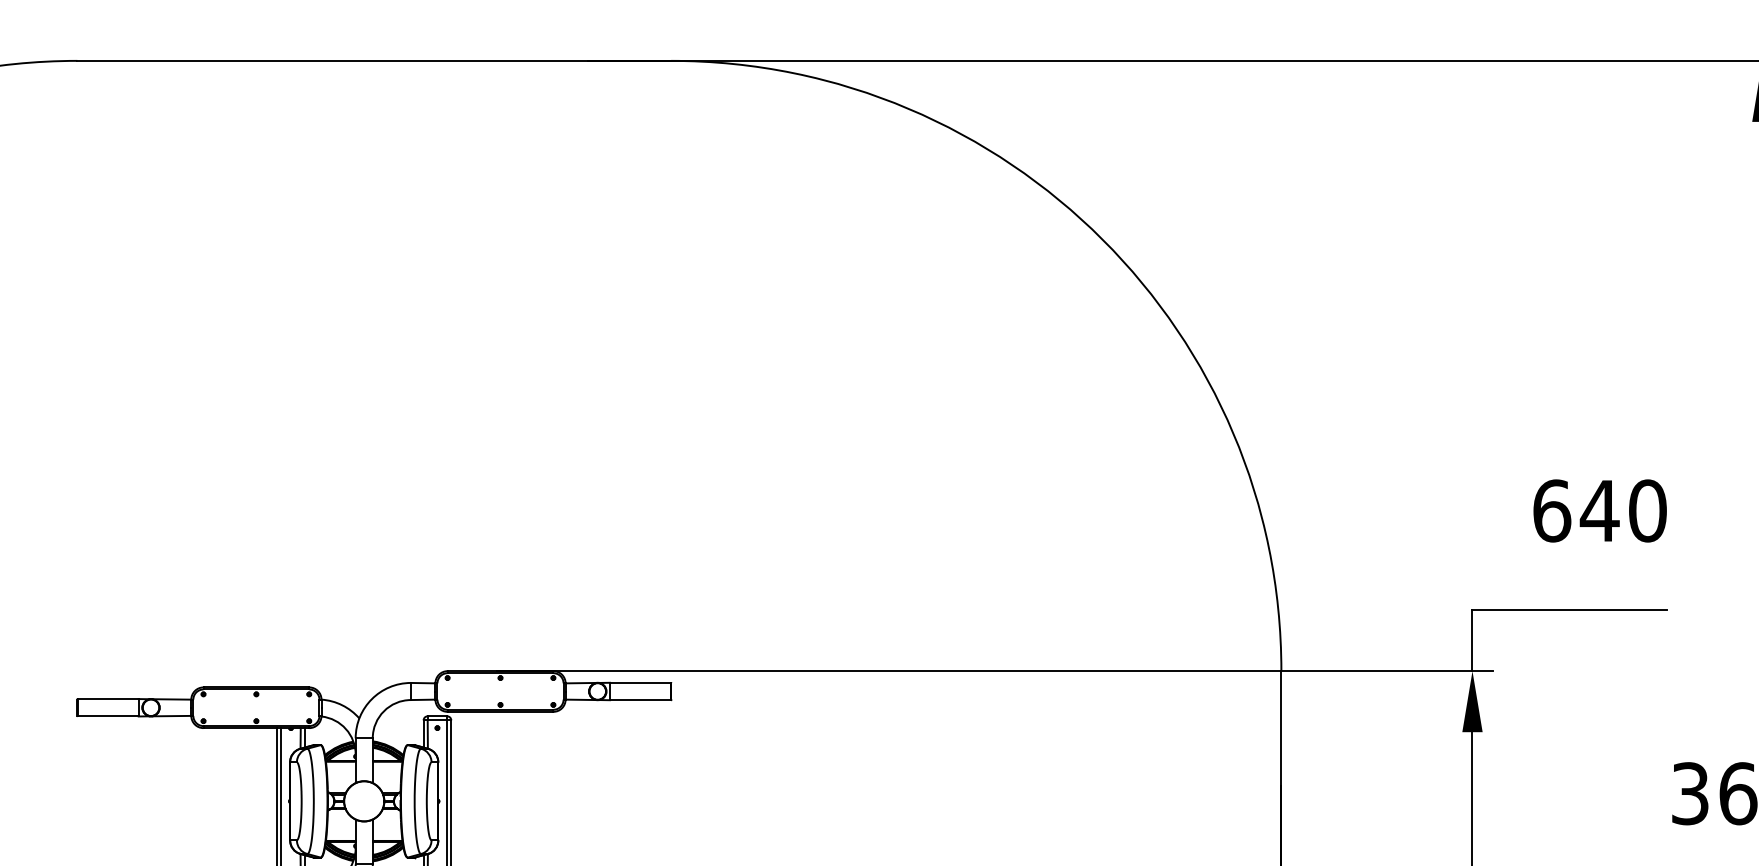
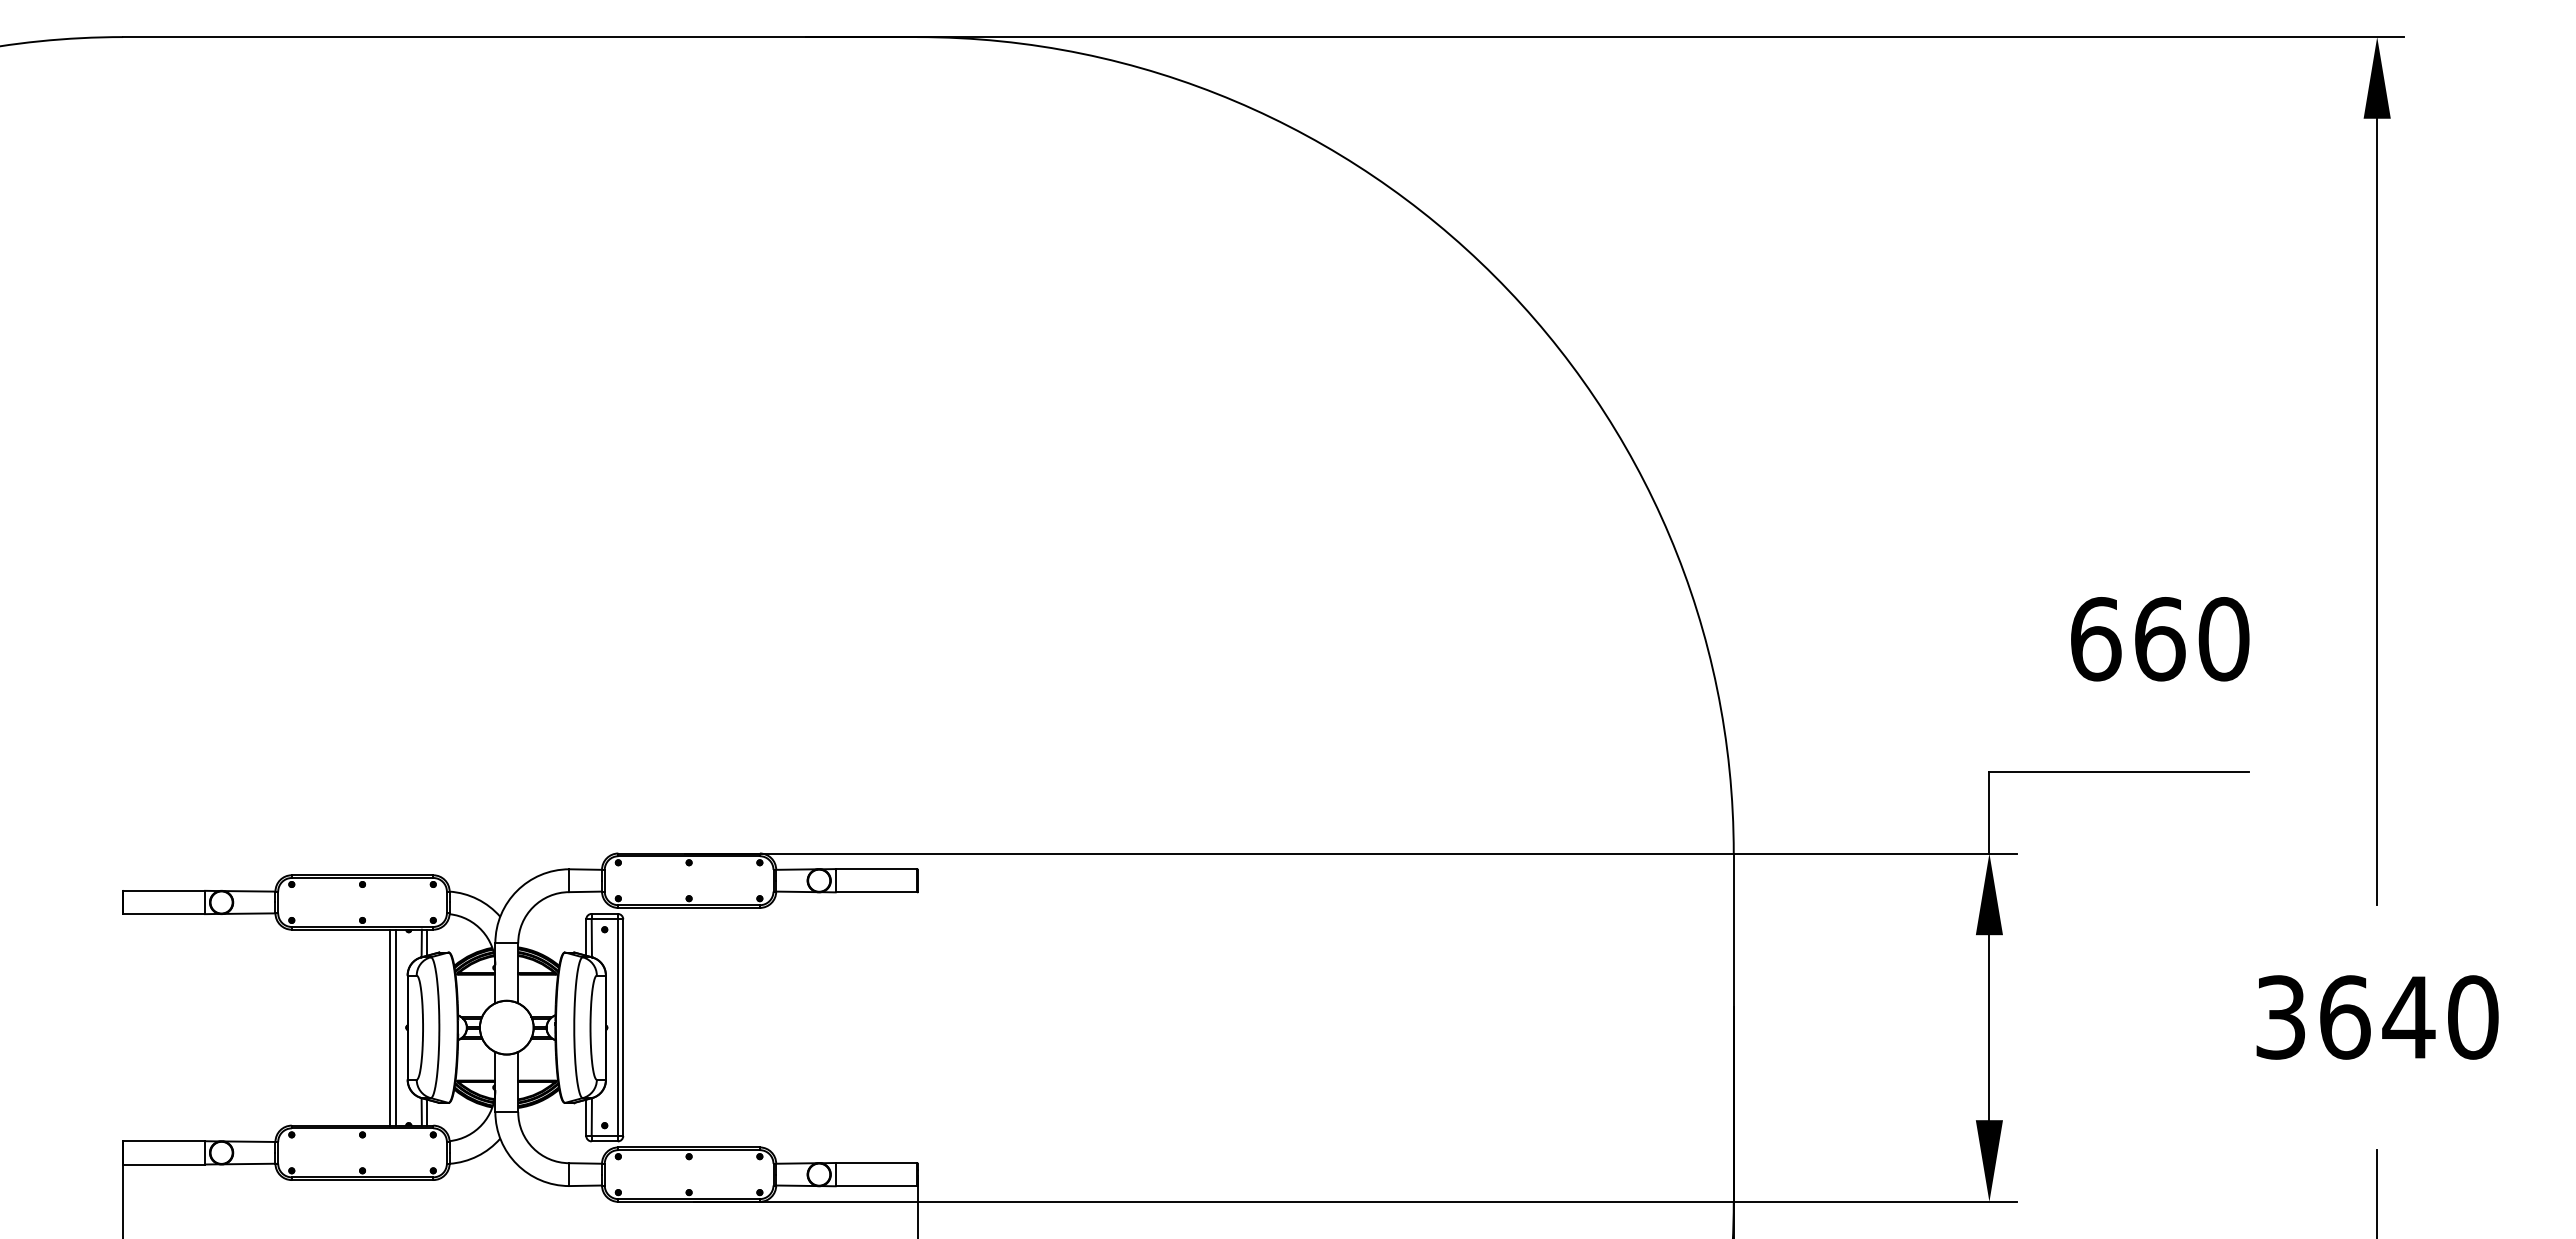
text: (1599, 511) -> (2159, 639), 640 -> 660

